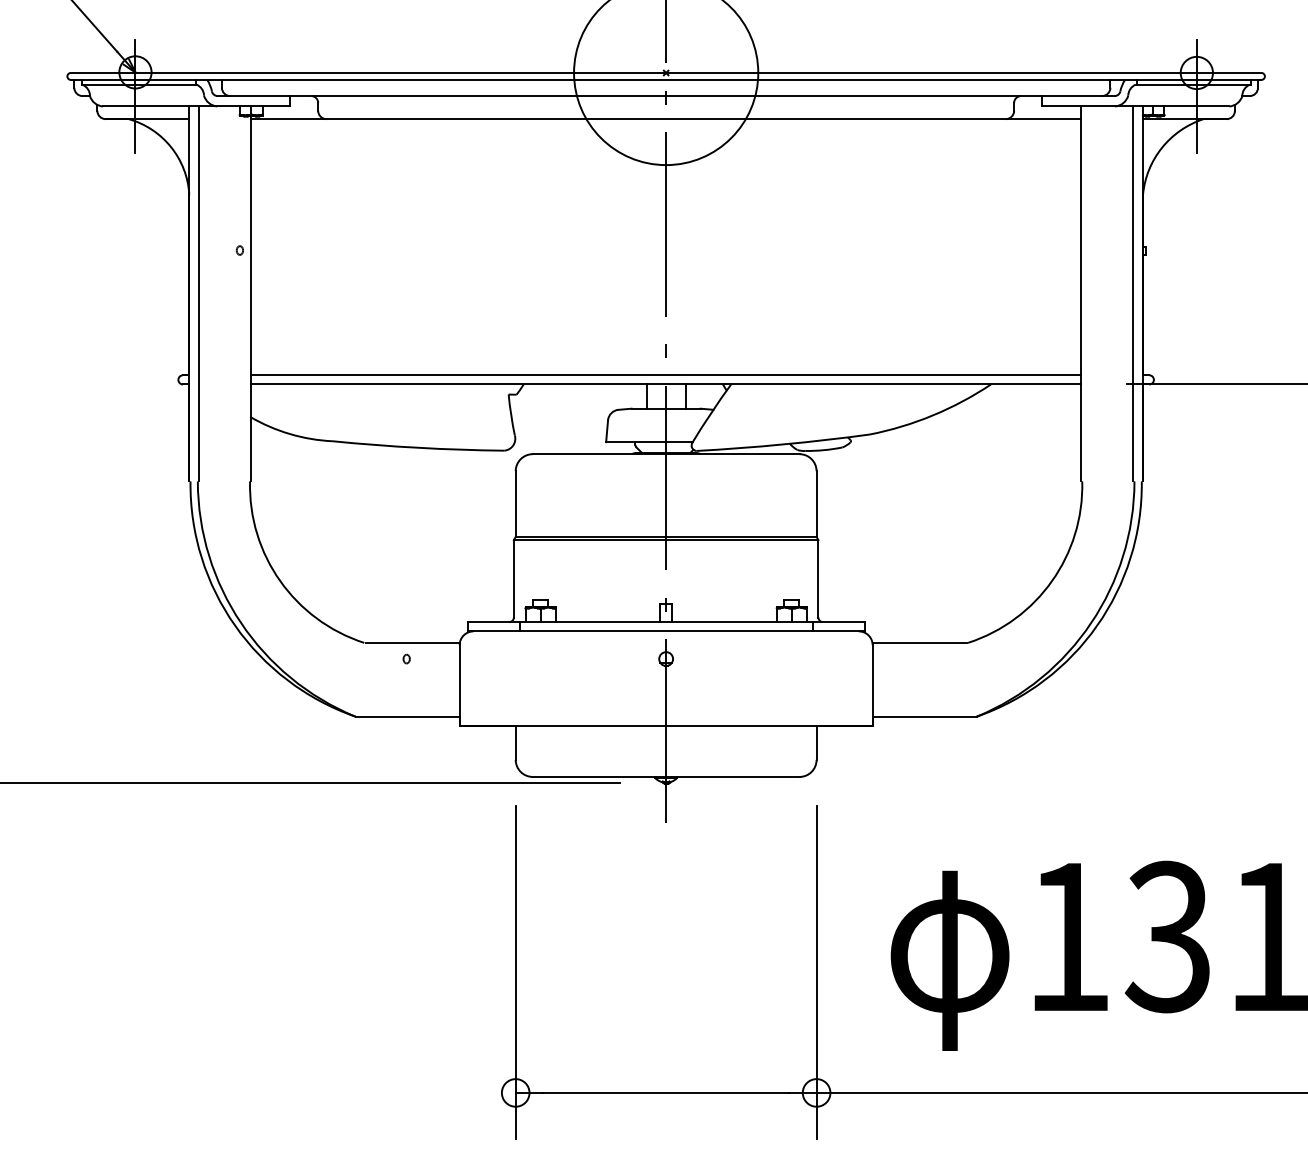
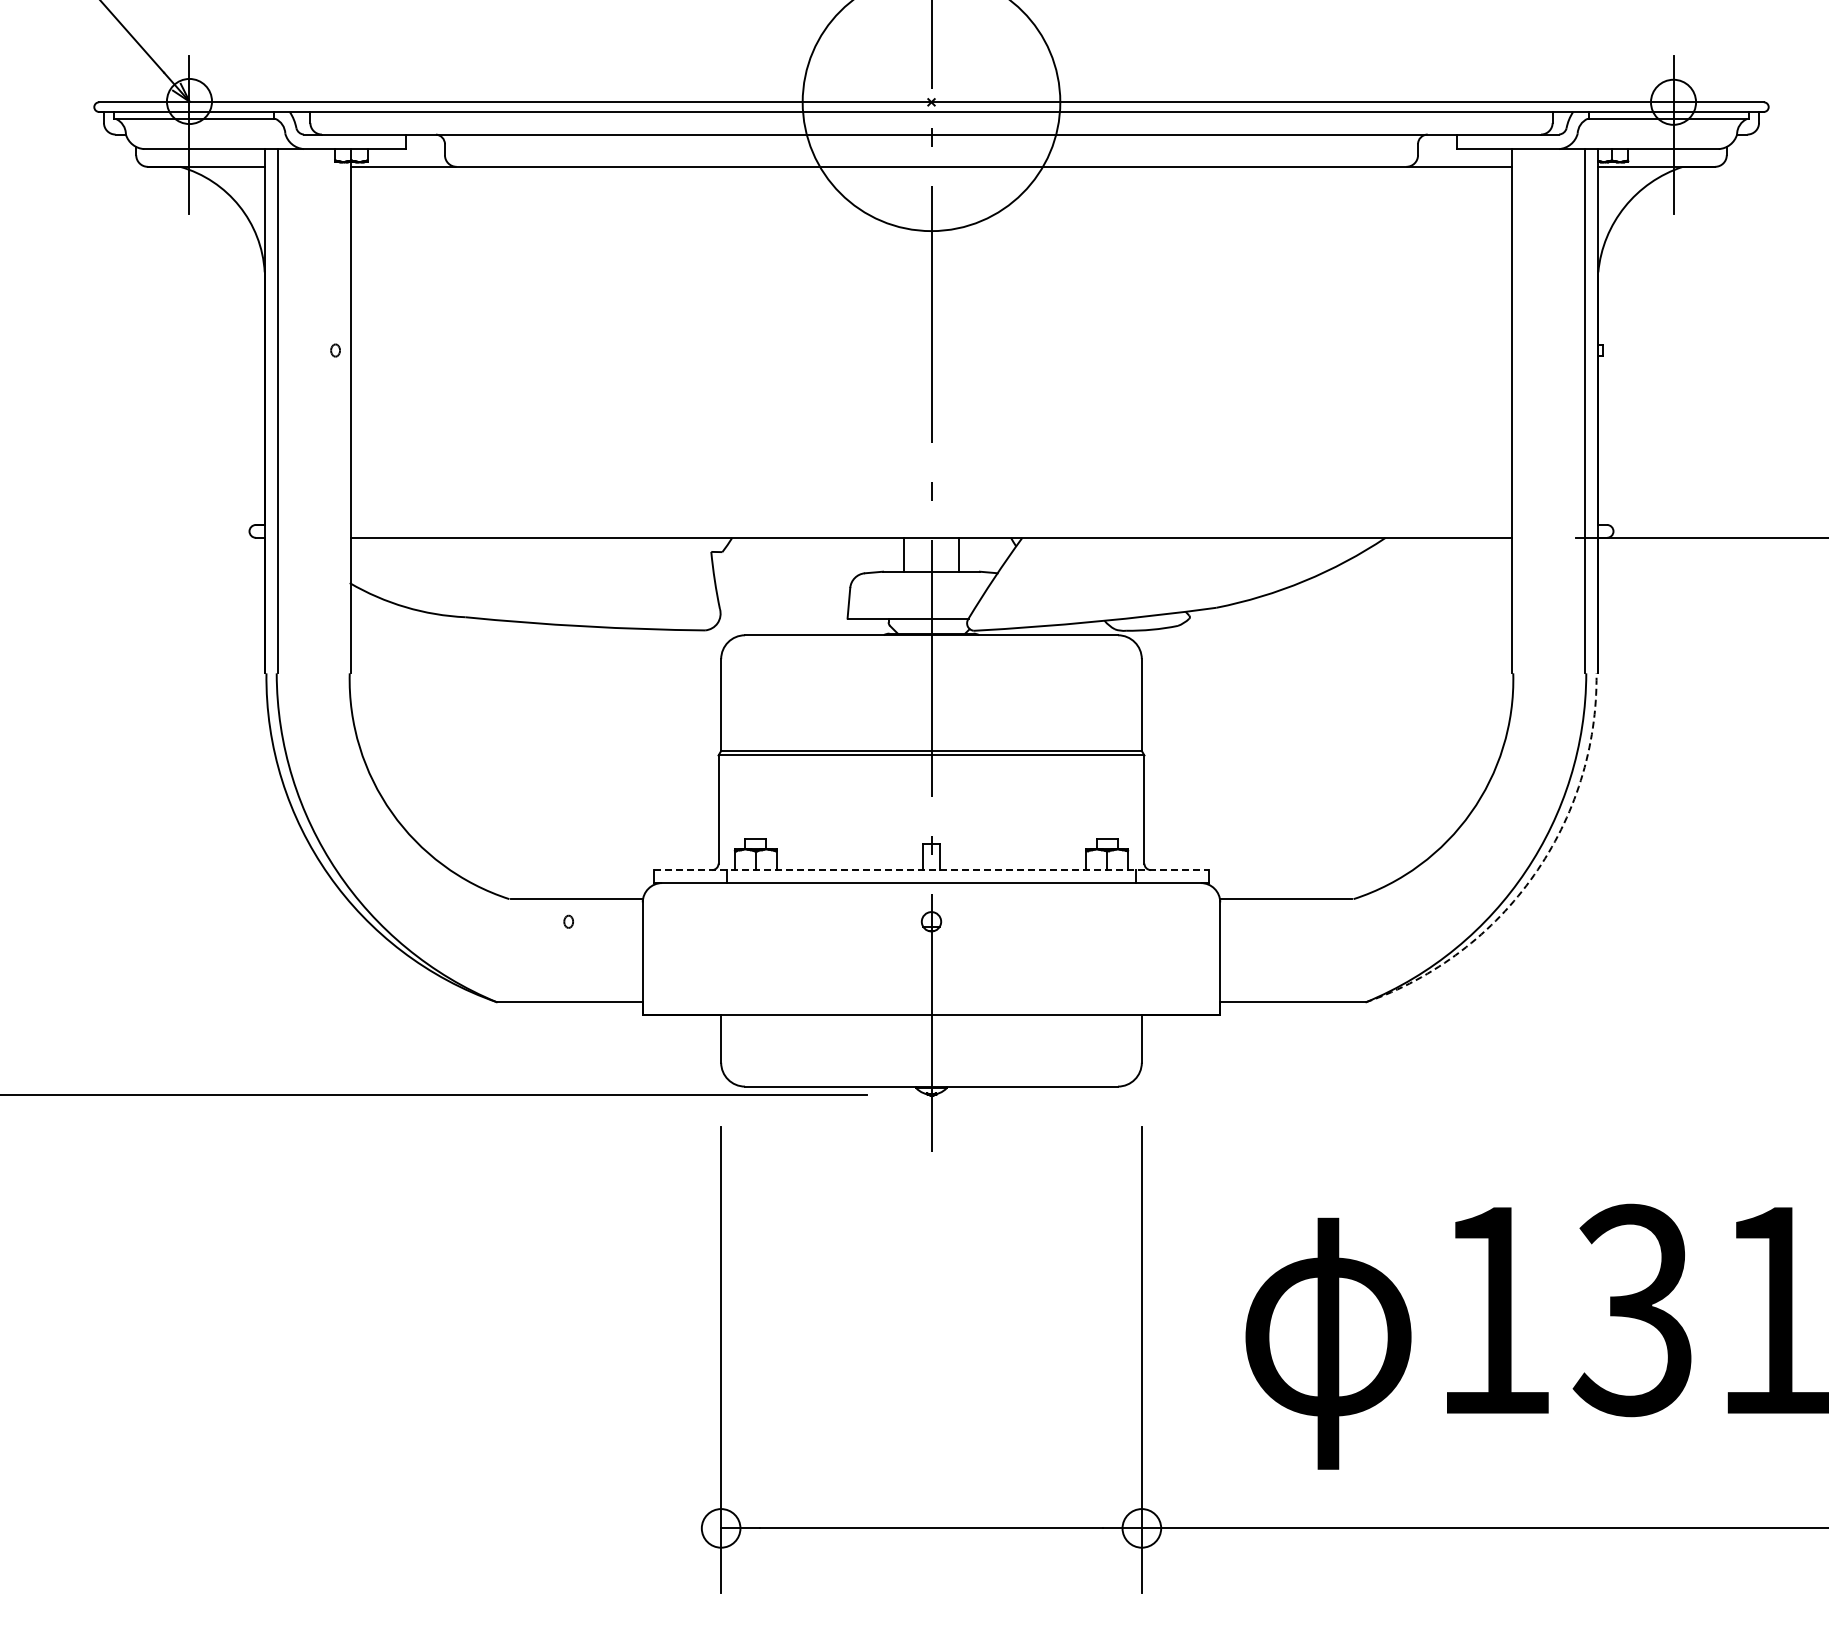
line: (666, 374) -> (931, 524), removed
line: (666, 622) -> (932, 870), solid -> dashed
arc: (1097, 625) -> (1534, 875), solid -> dashed

